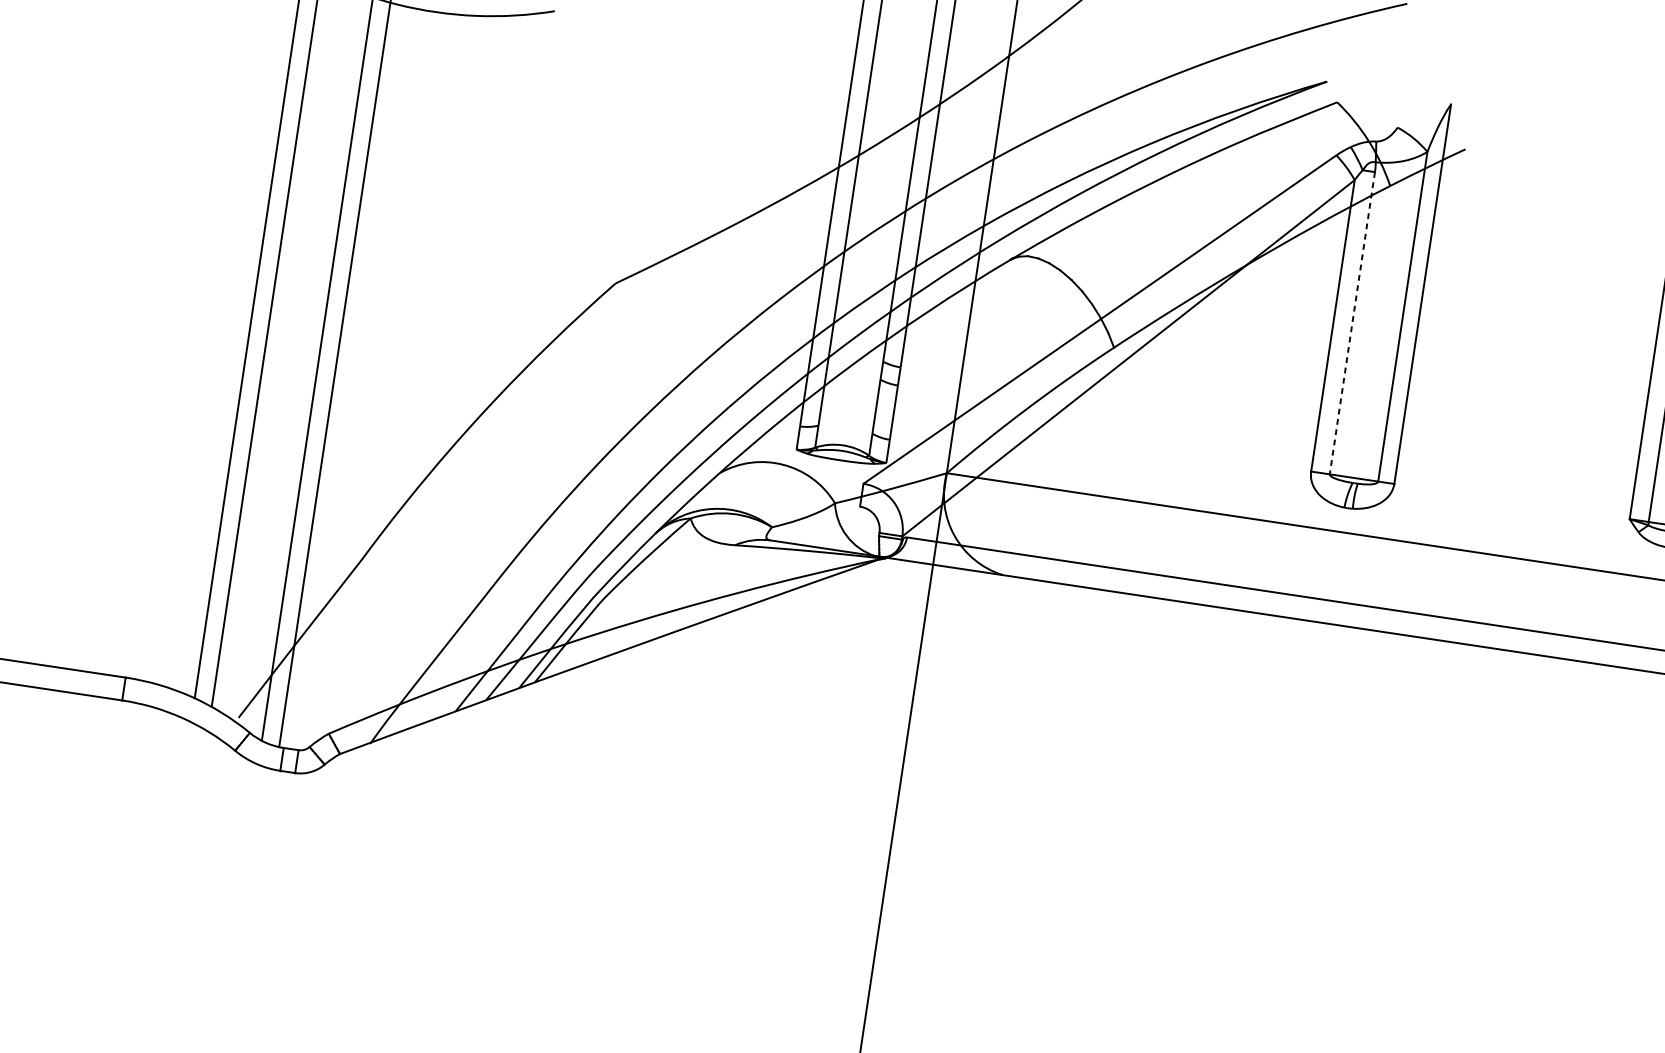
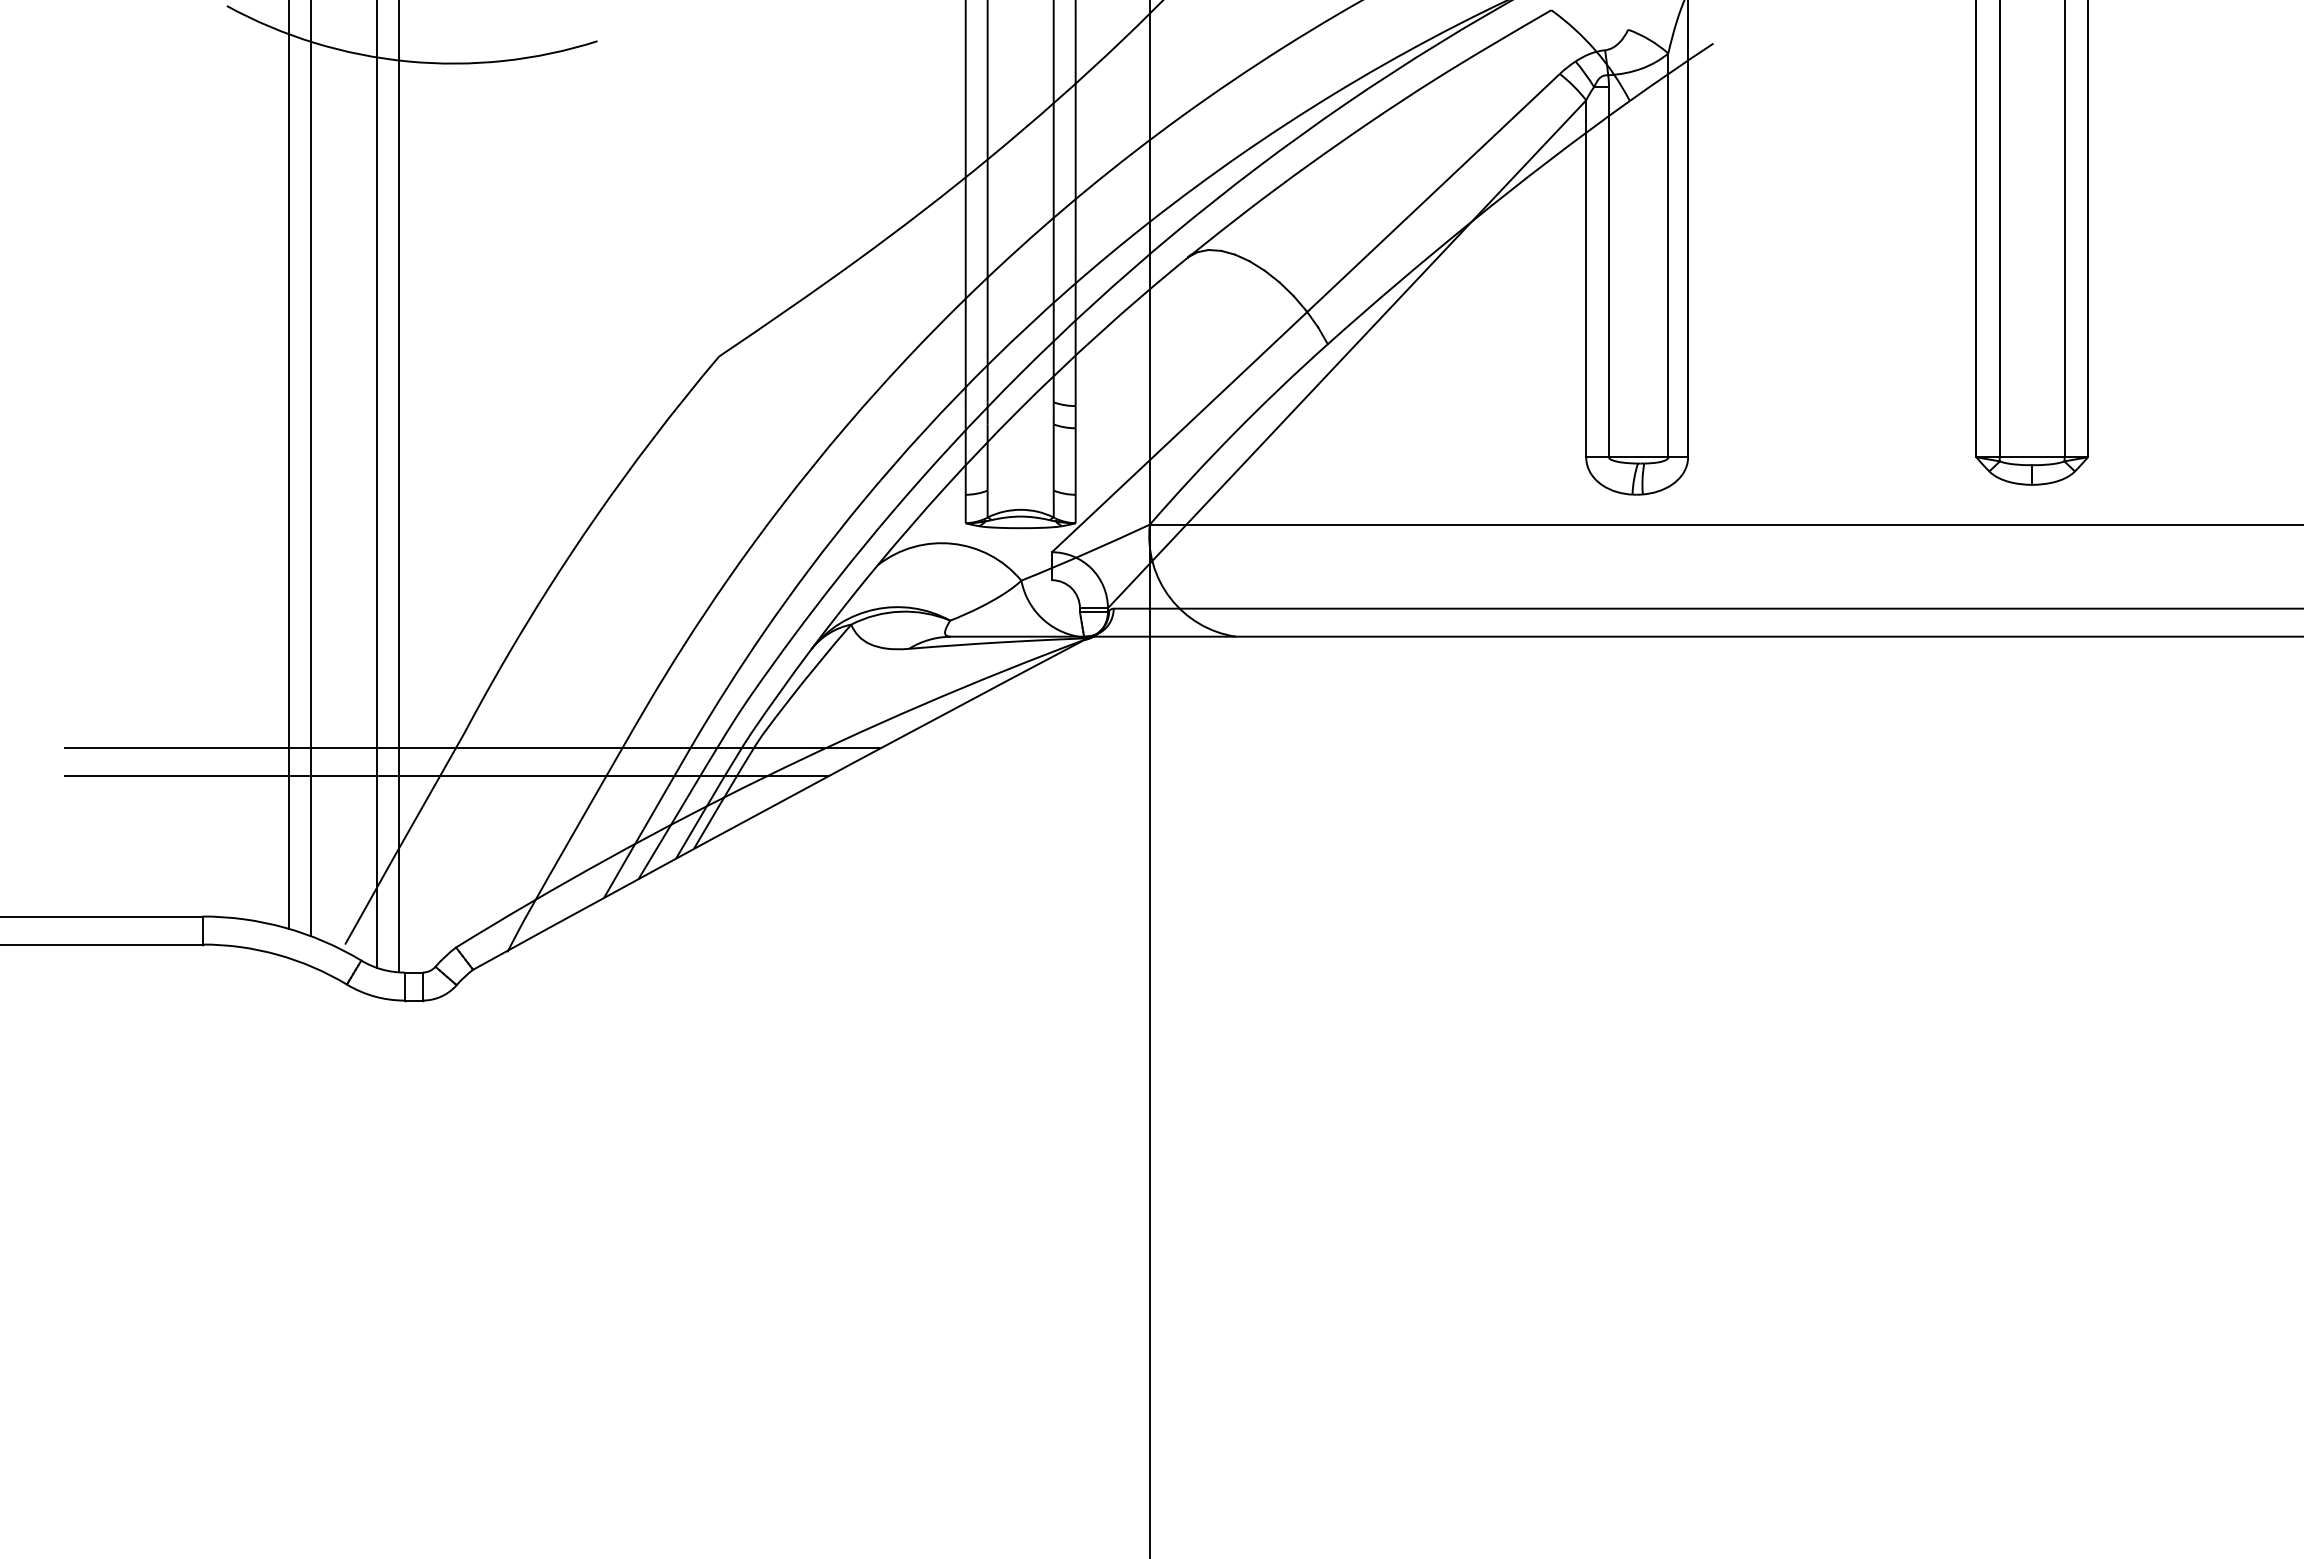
line: (1352, 323) -> (1609, 272), dashed -> solid
line: (366, 573) -> (472, 748), added
line: (341, 593) -> (446, 776), added

